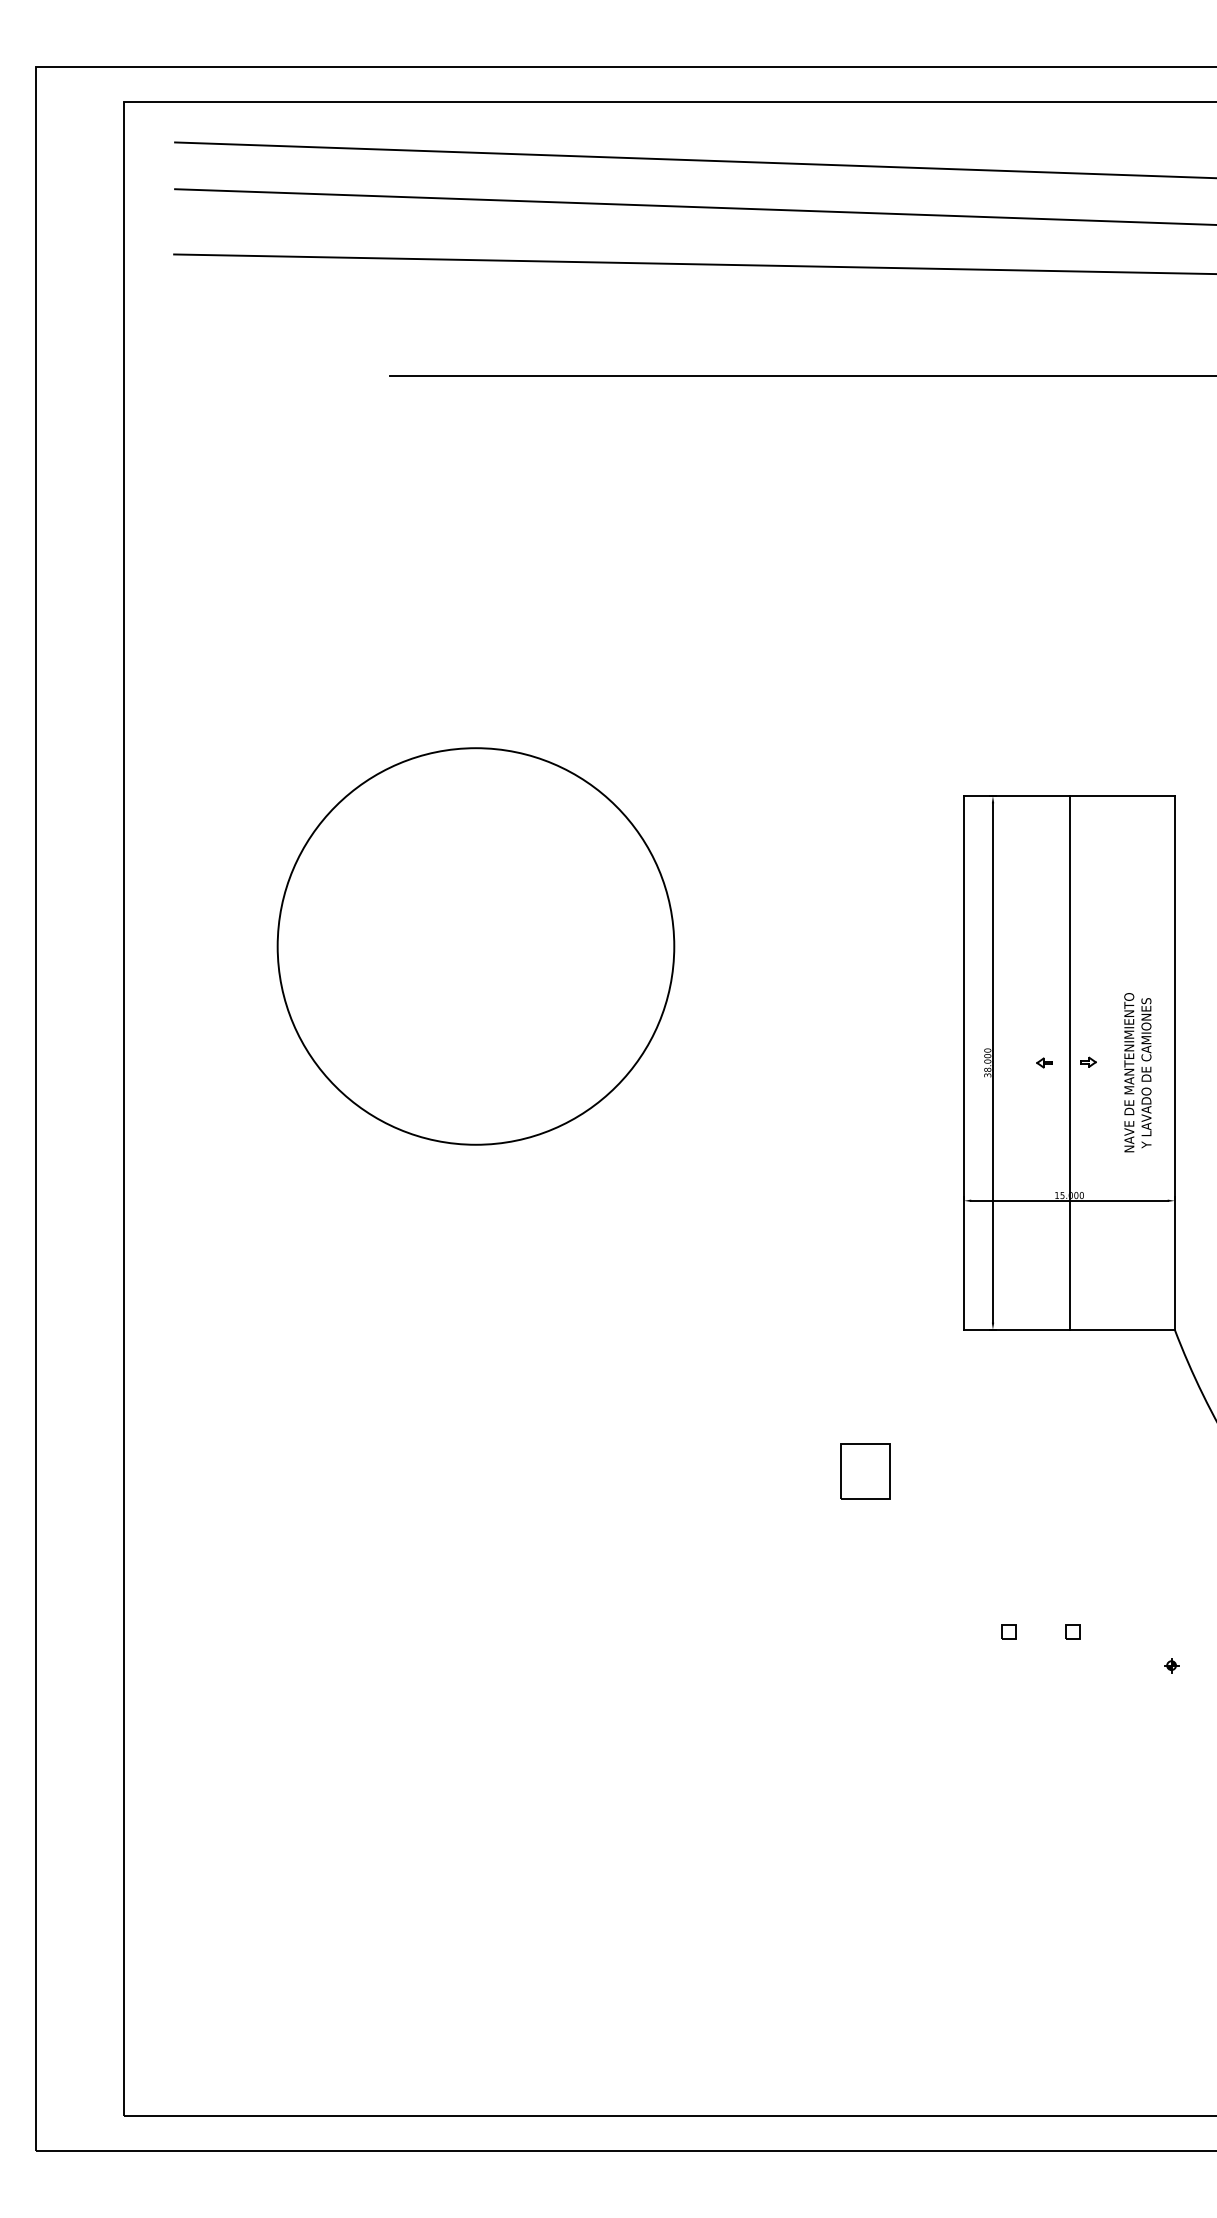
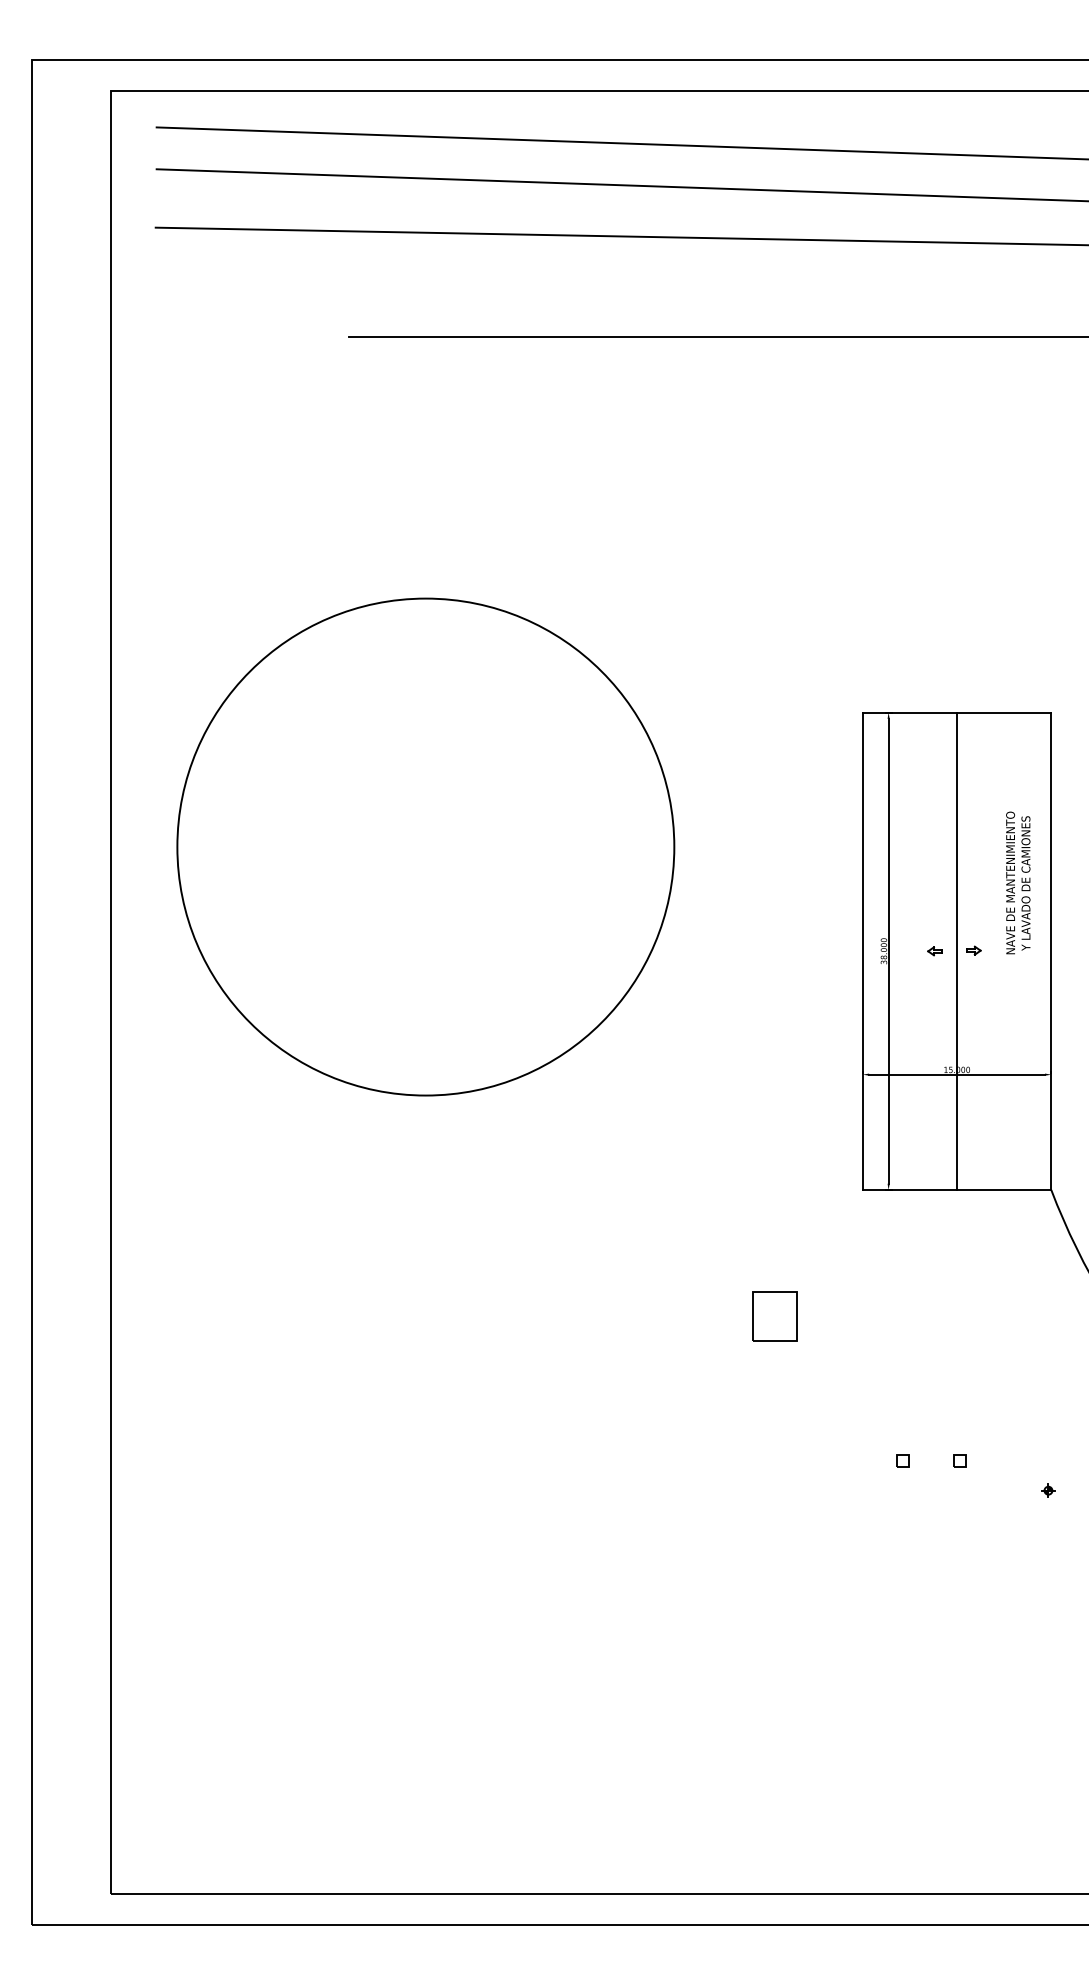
circle: (475, 945) -> (425, 846), size x1.4
text: (1138, 1072) -> (1018, 882), moved

